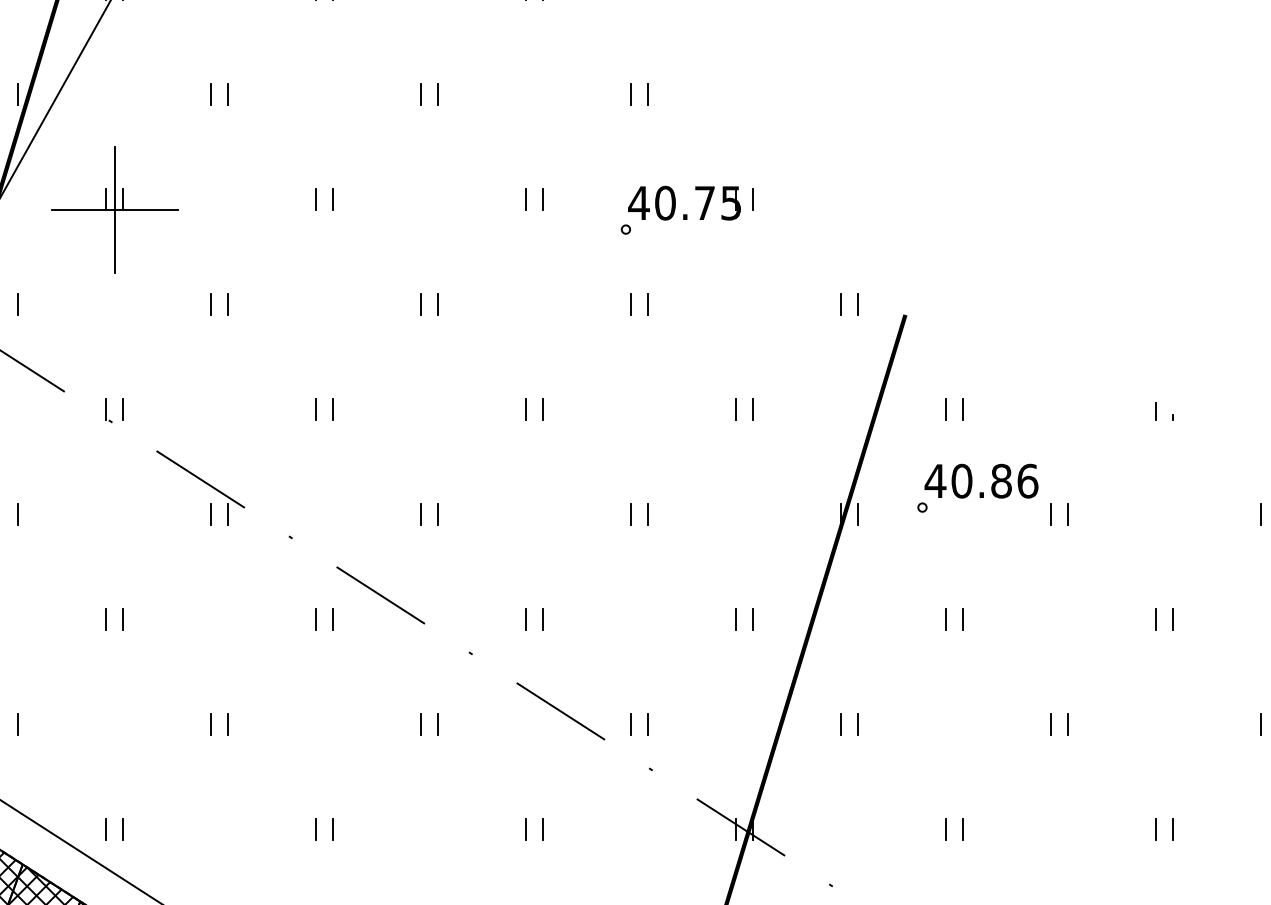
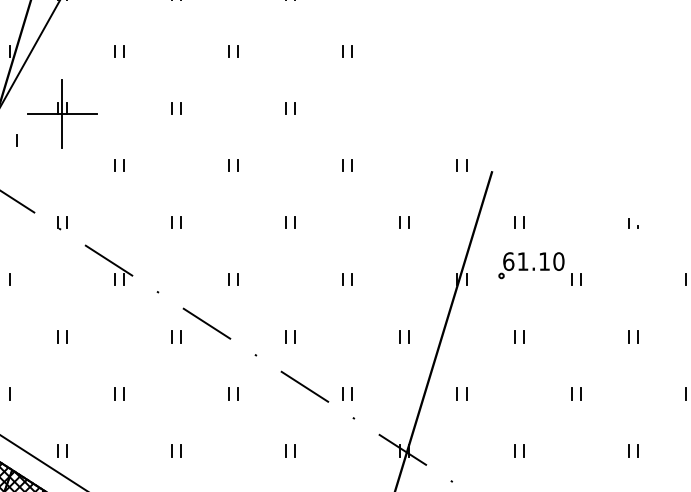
part: (686, 210) -> (373, 114), removed
line: (17, 304) -> (16, 140), moved
text: (981, 481) -> (533, 261), 40.86 -> 61.10

